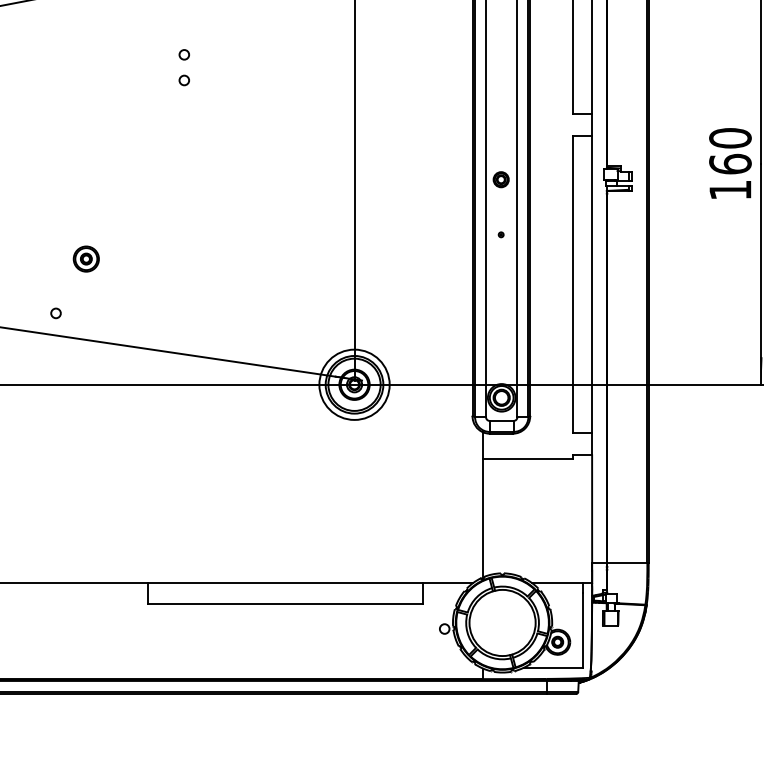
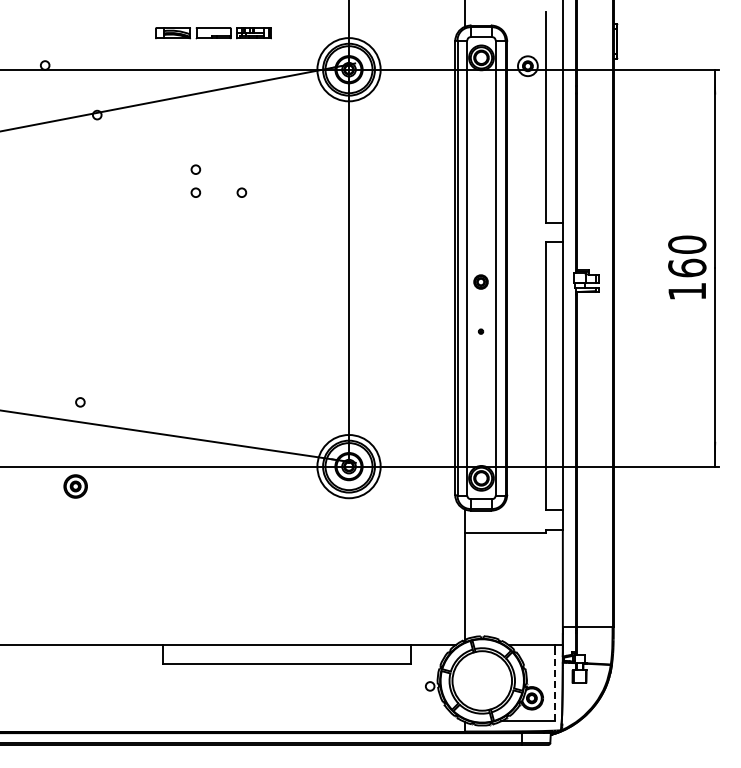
circle: (235, 80) -> (241, 192), added
part: (86, 259) -> (75, 486), moved
line: (582, 630) -> (554, 687), solid -> dashed

